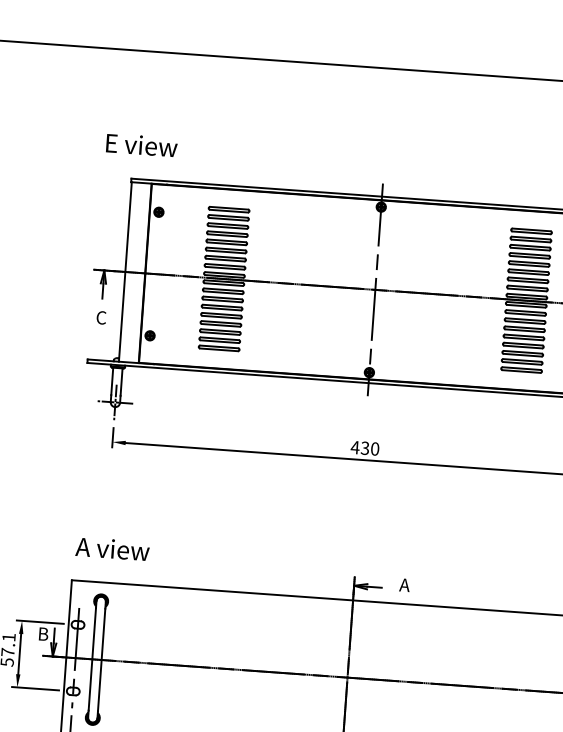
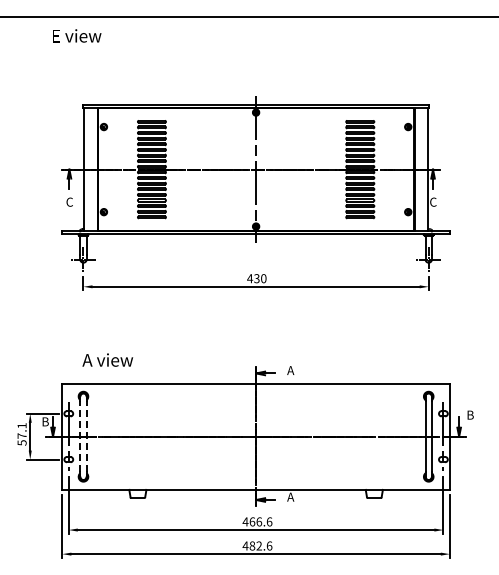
text: (142, 144) -> (77, 35), moved
text: (112, 548) -> (107, 359), moved
line: (92, 659) -> (80, 436), solid -> dashed
line: (101, 659) -> (86, 436), solid -> dashed

